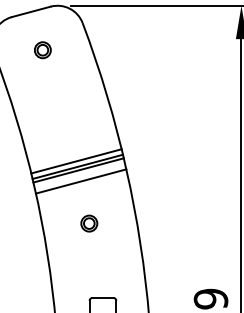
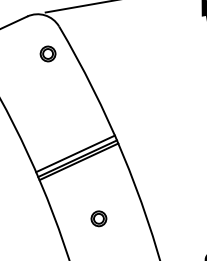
part: (42, 50) -> (47, 54), moved
line: (81, 181) -> (83, 171), removed
part: (89, 223) -> (99, 218), moved

